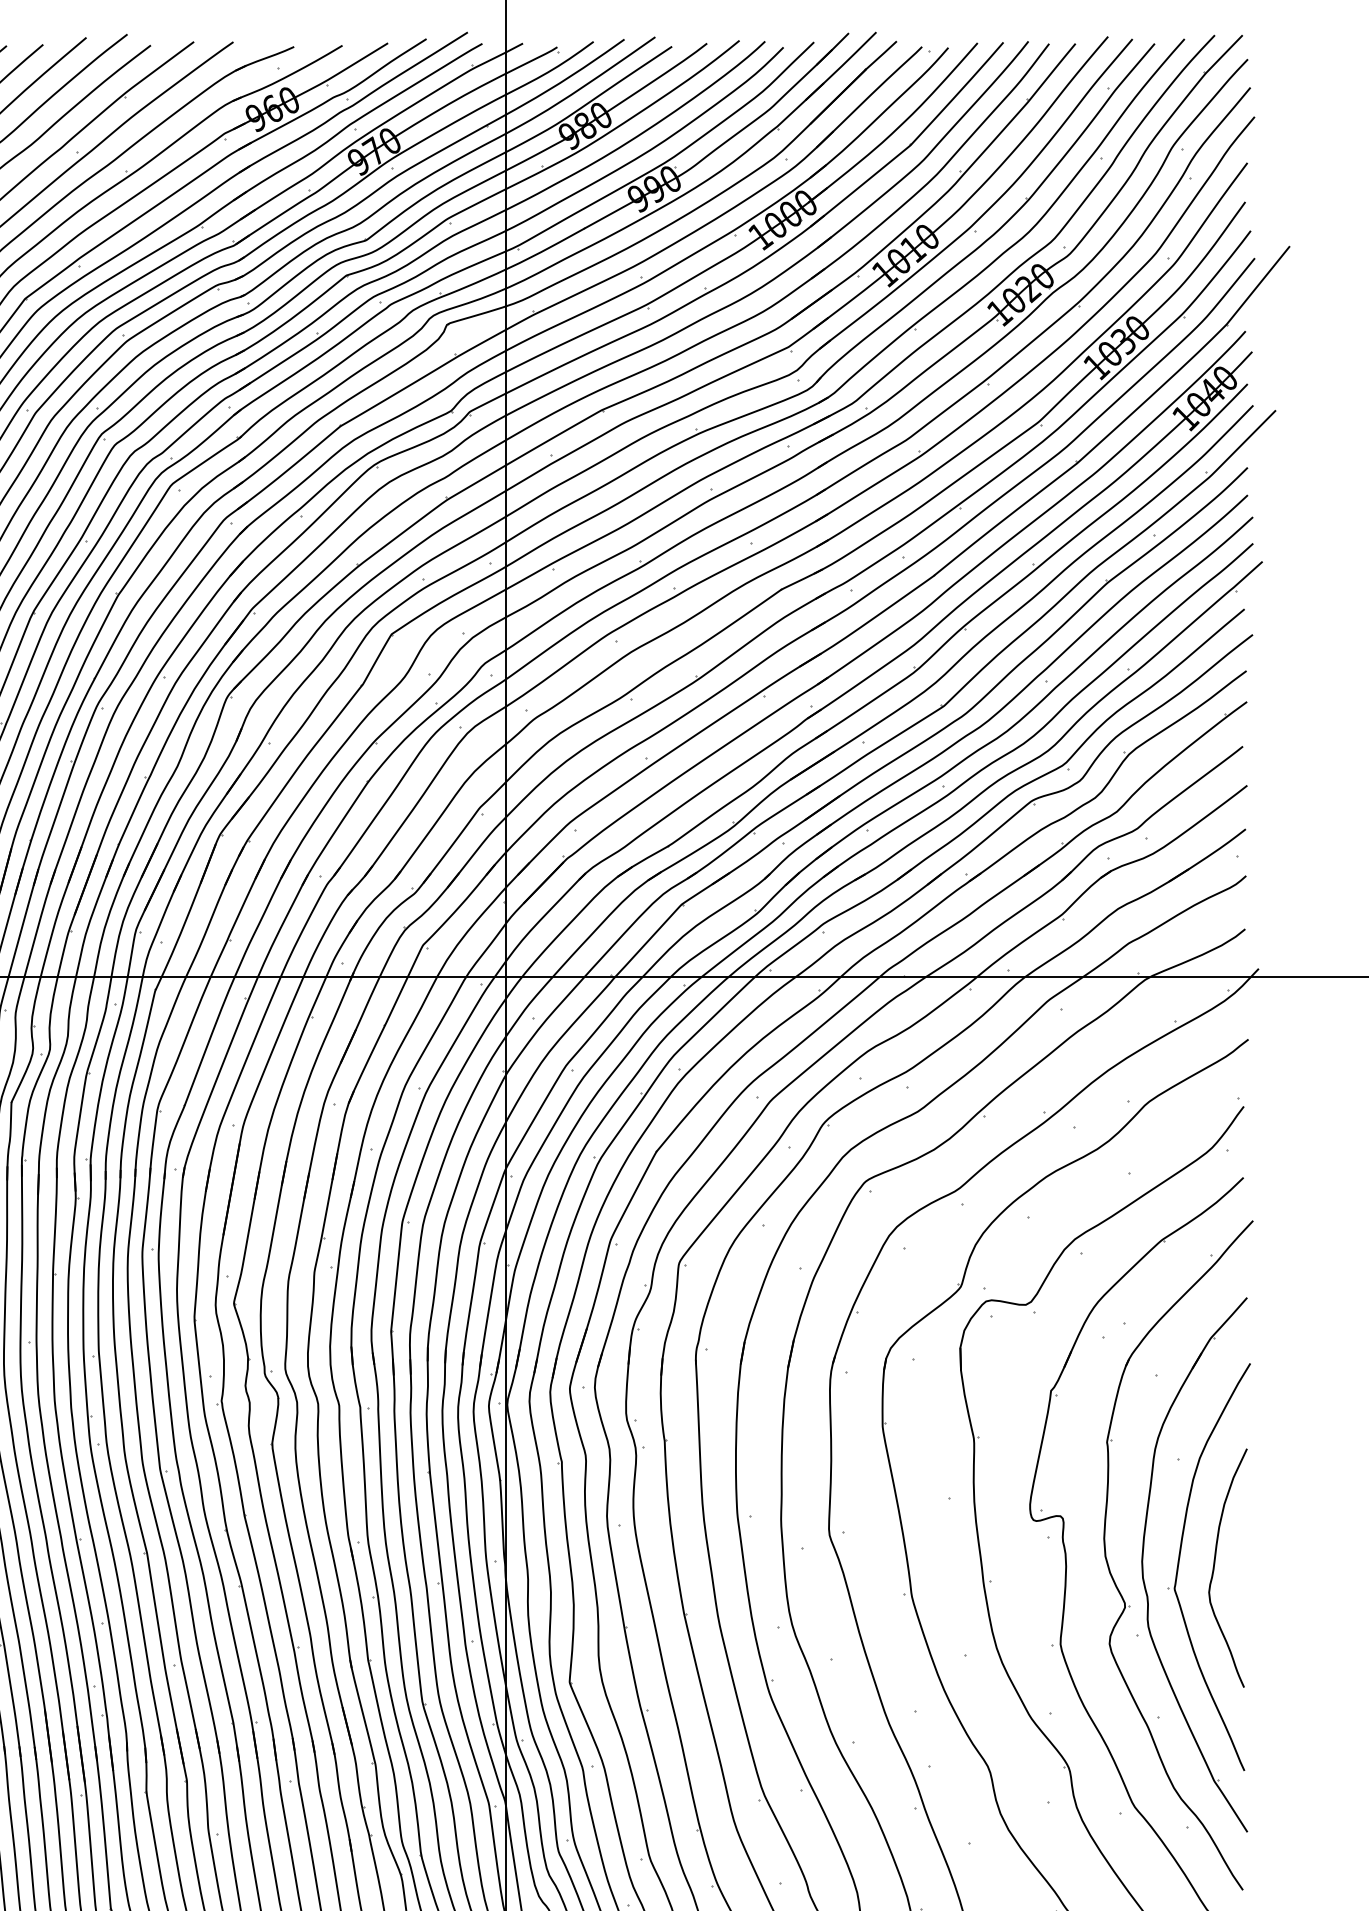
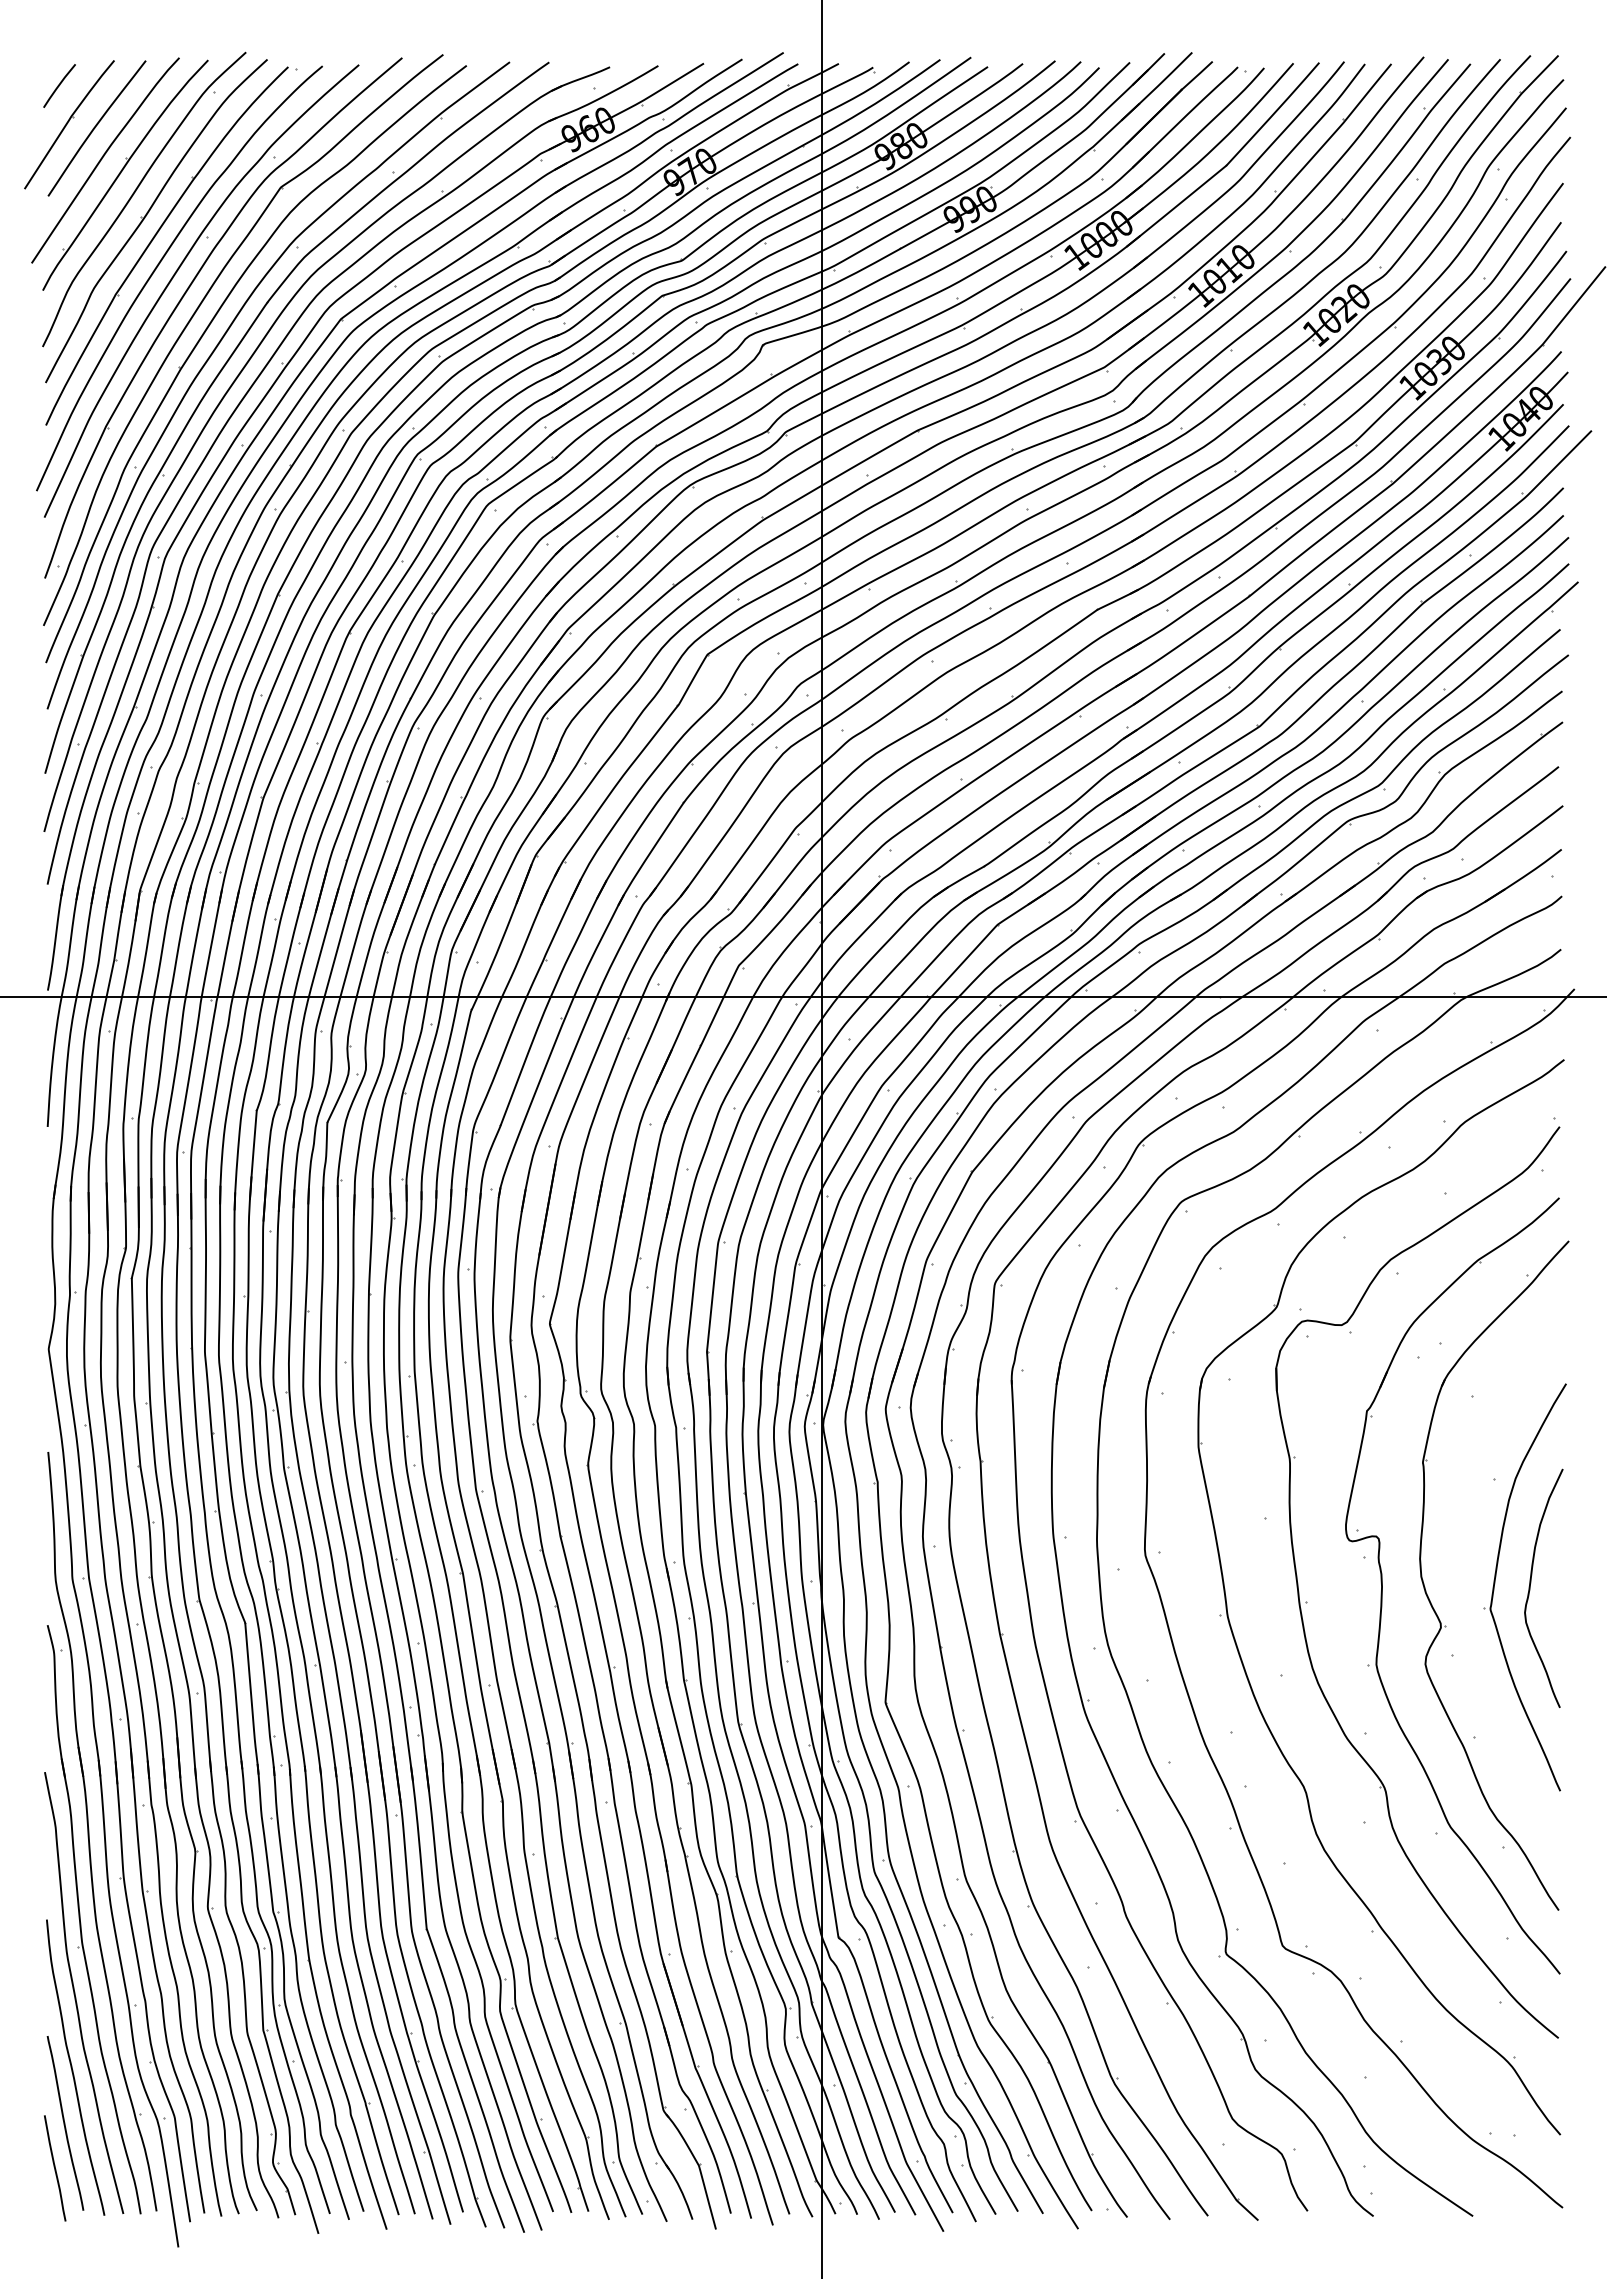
part: (1143, 1564) -> (1459, 1584), removed

